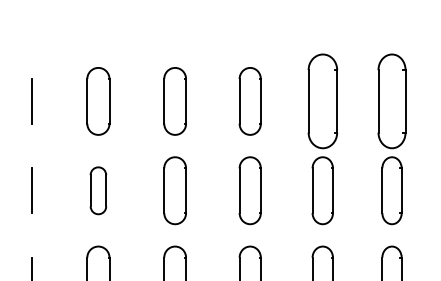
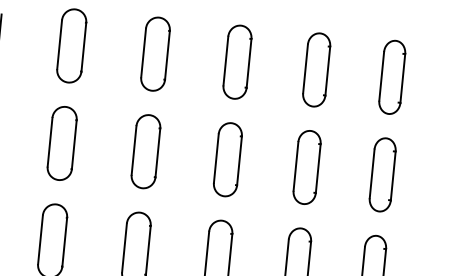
part: (322, 101) -> (316, 70), size x0.71
part: (391, 101) -> (391, 77), size x0.71
part: (98, 190) -> (62, 143), size x1.43

